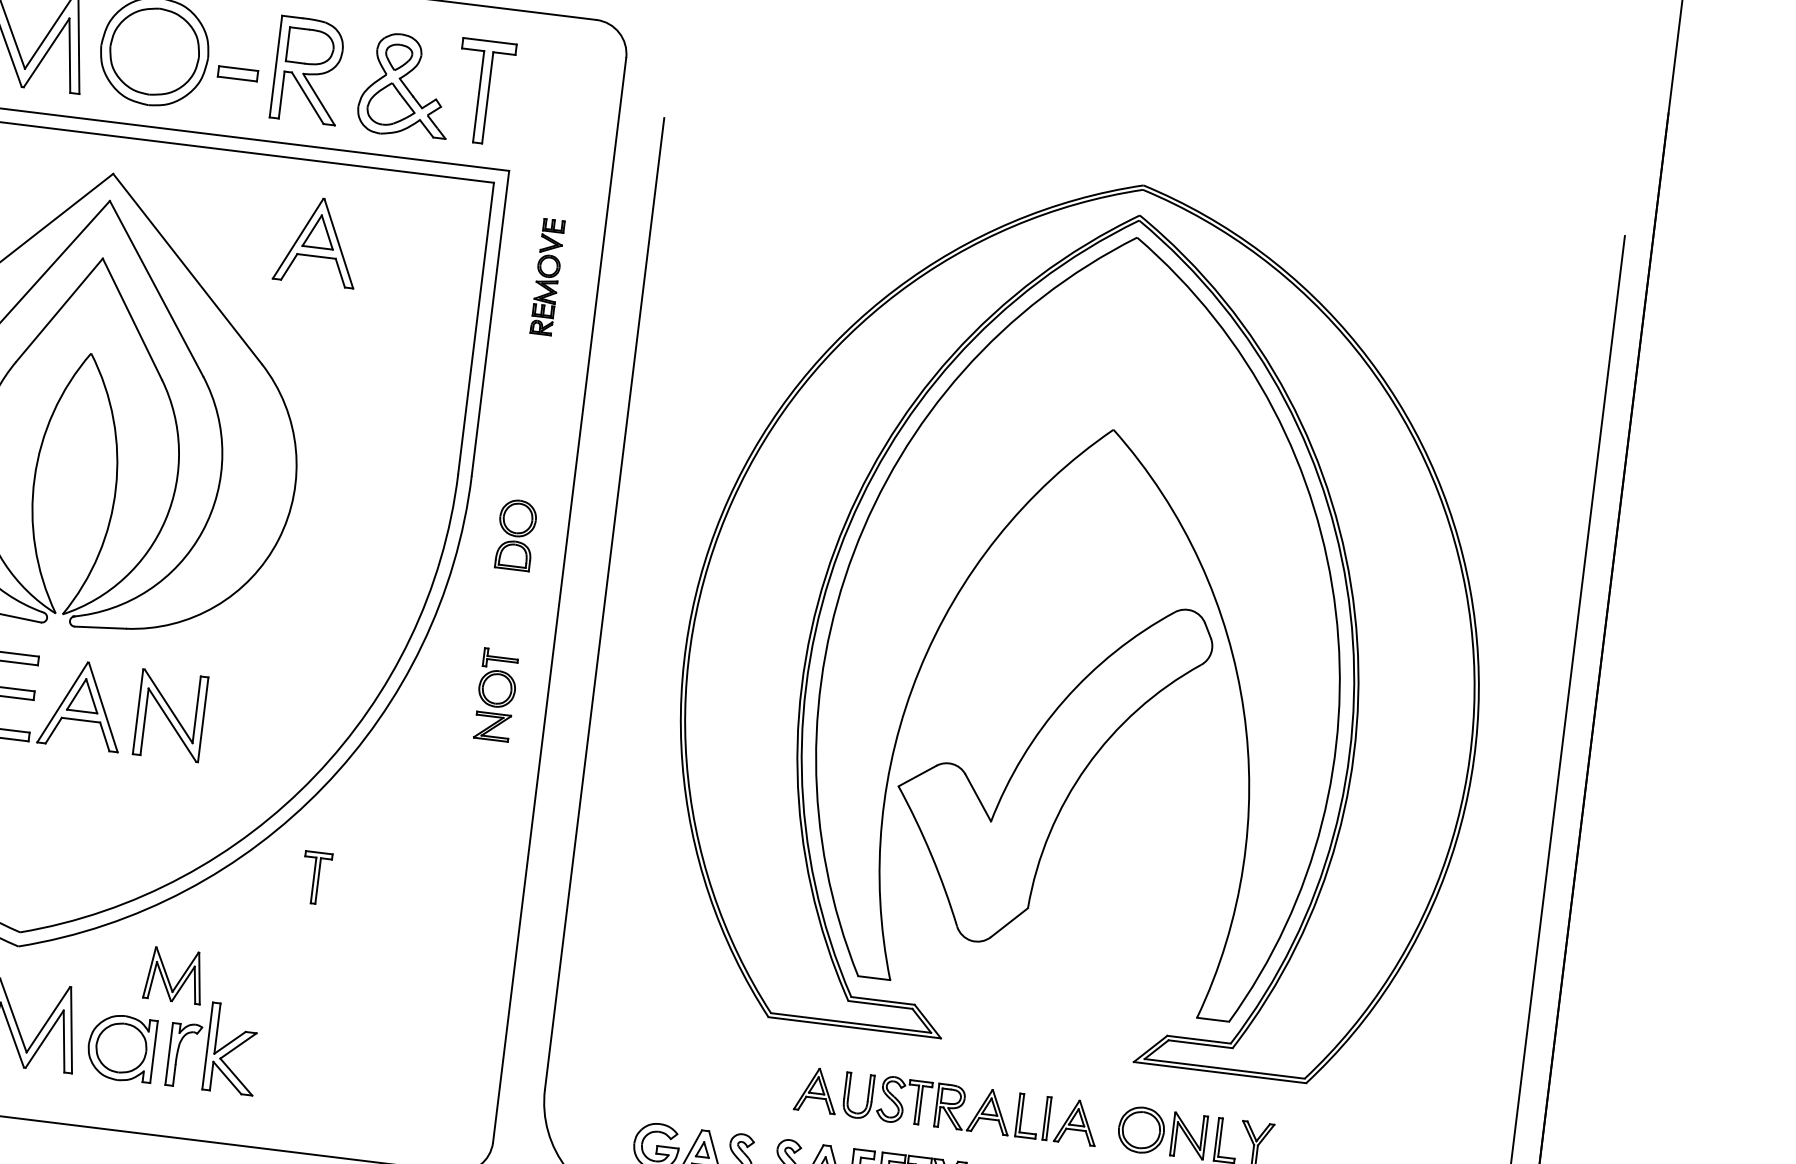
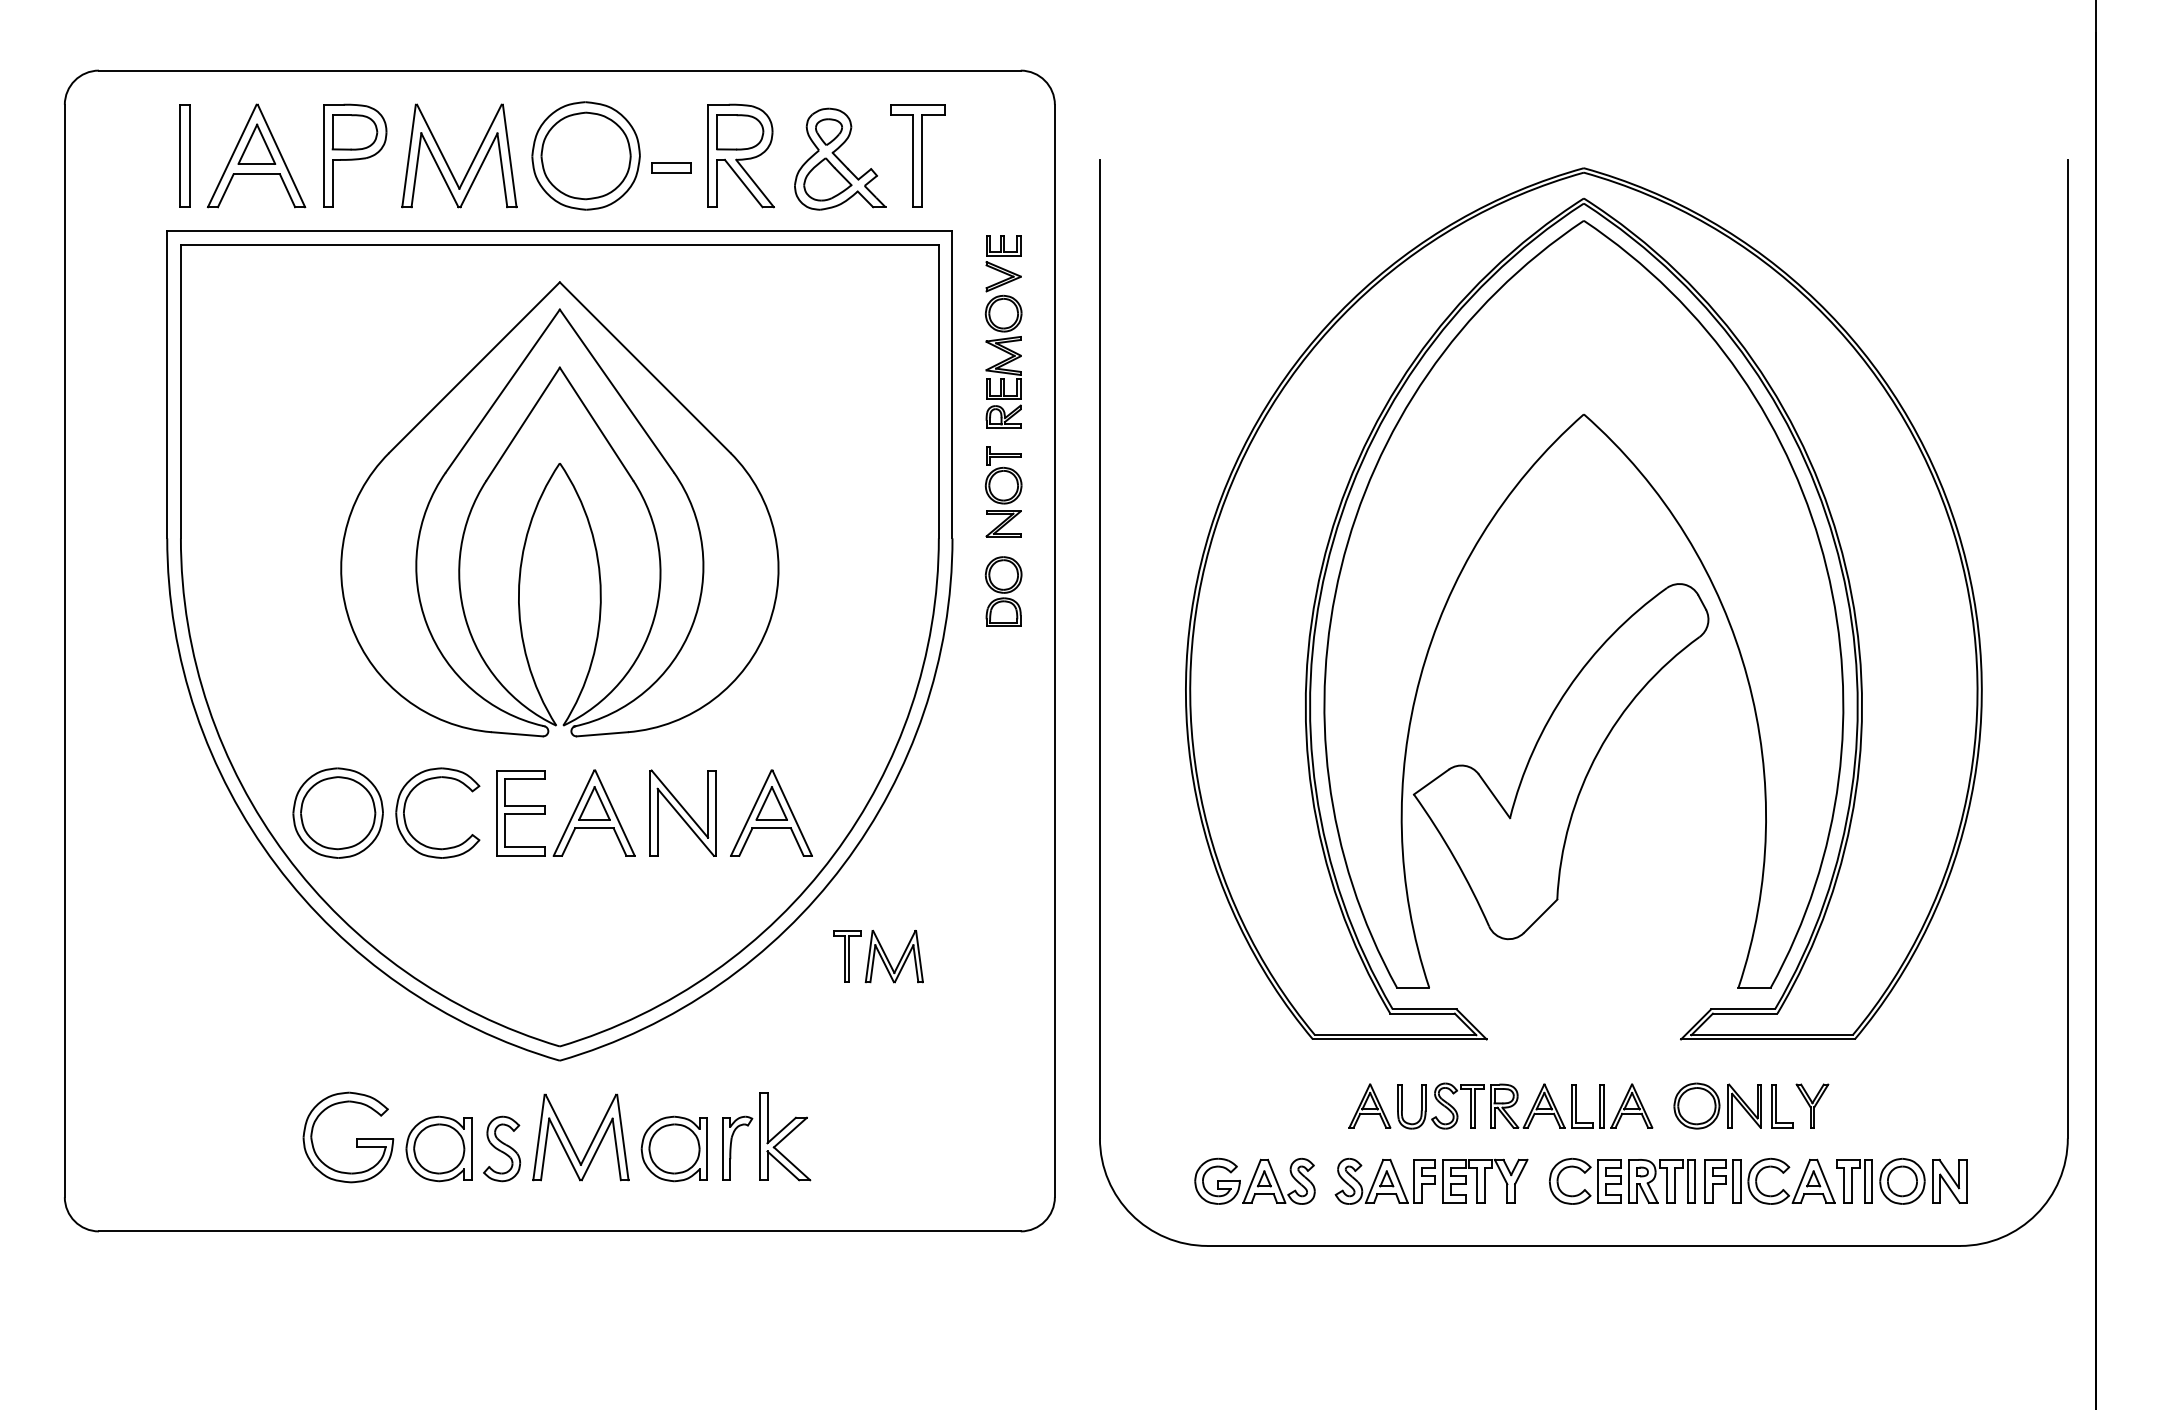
part: (318, 240) -> (771, 812), moved
part: (547, 276) -> (1003, 331), size x1.67
part: (496, 694) -> (1003, 491), moved
part: (173, 975) -> (893, 956), moved

